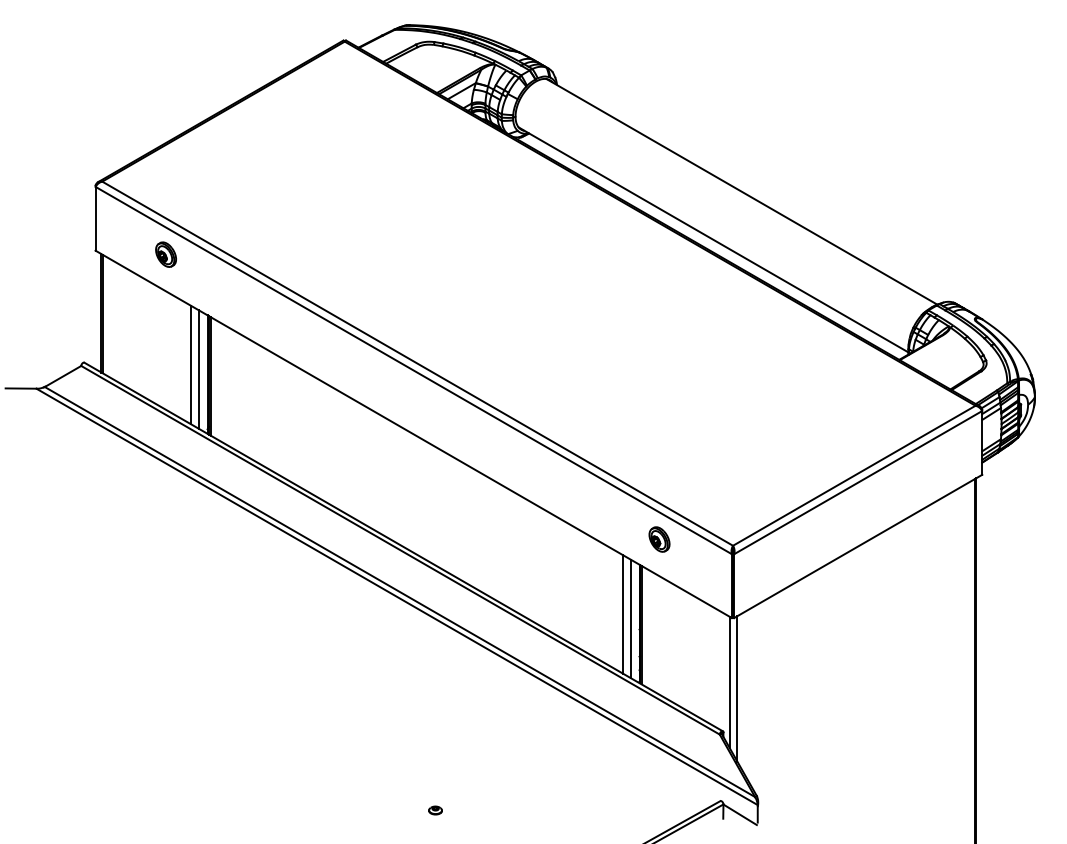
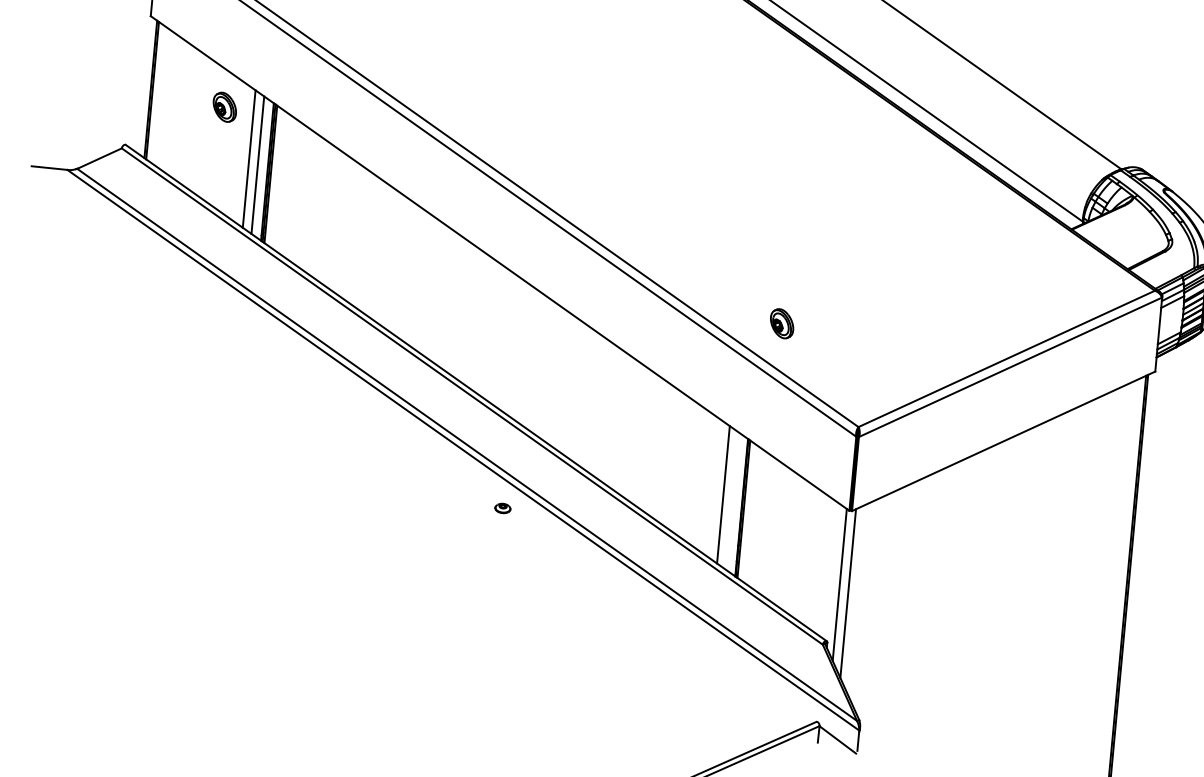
part: (165, 254) -> (224, 107), moved
part: (659, 539) -> (782, 323), moved
line: (630, 618) -> (731, 500), removed
part: (435, 810) -> (502, 508), moved

